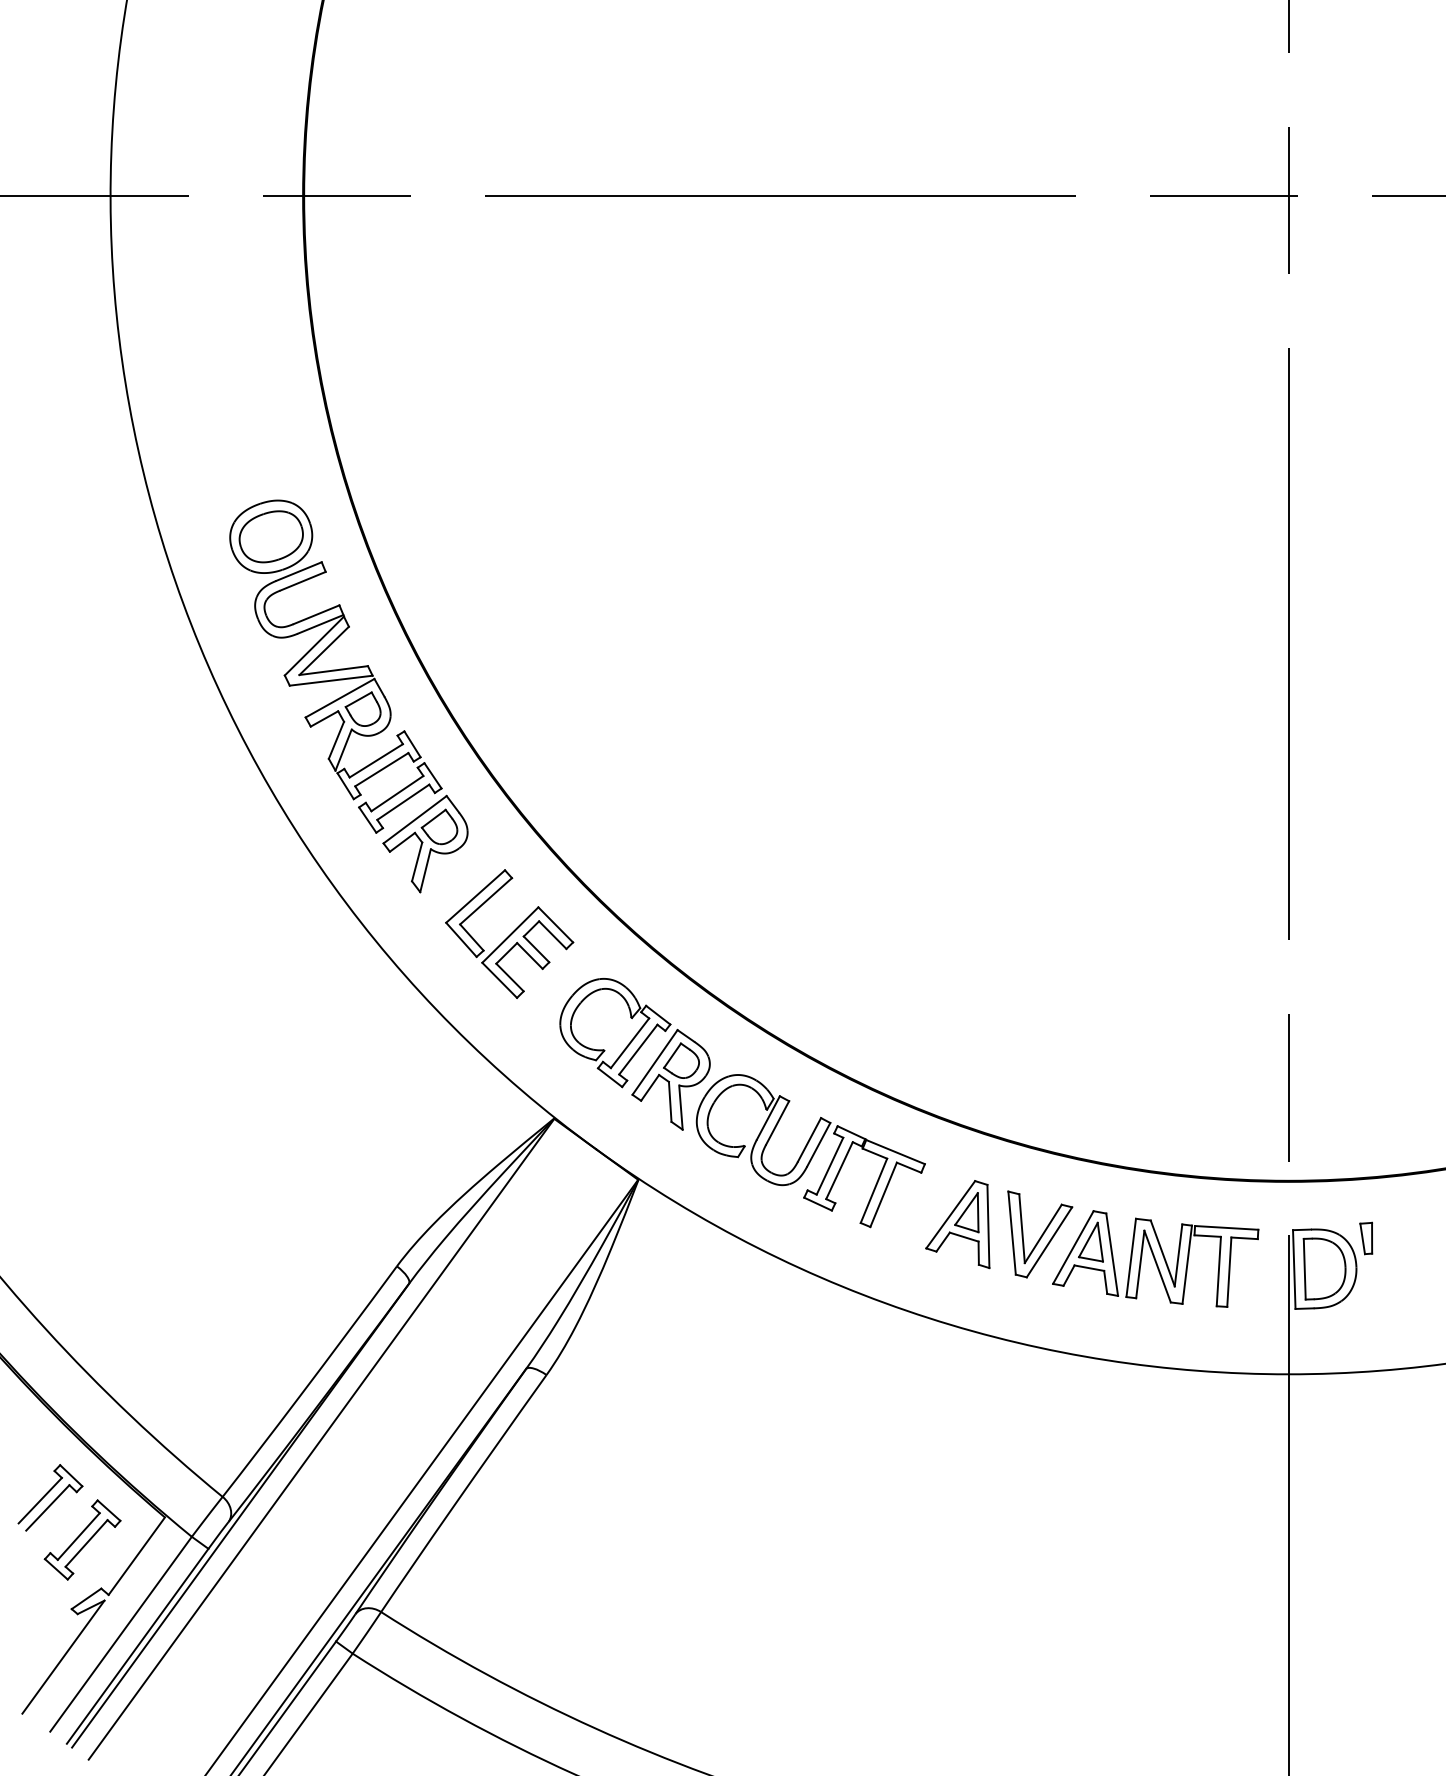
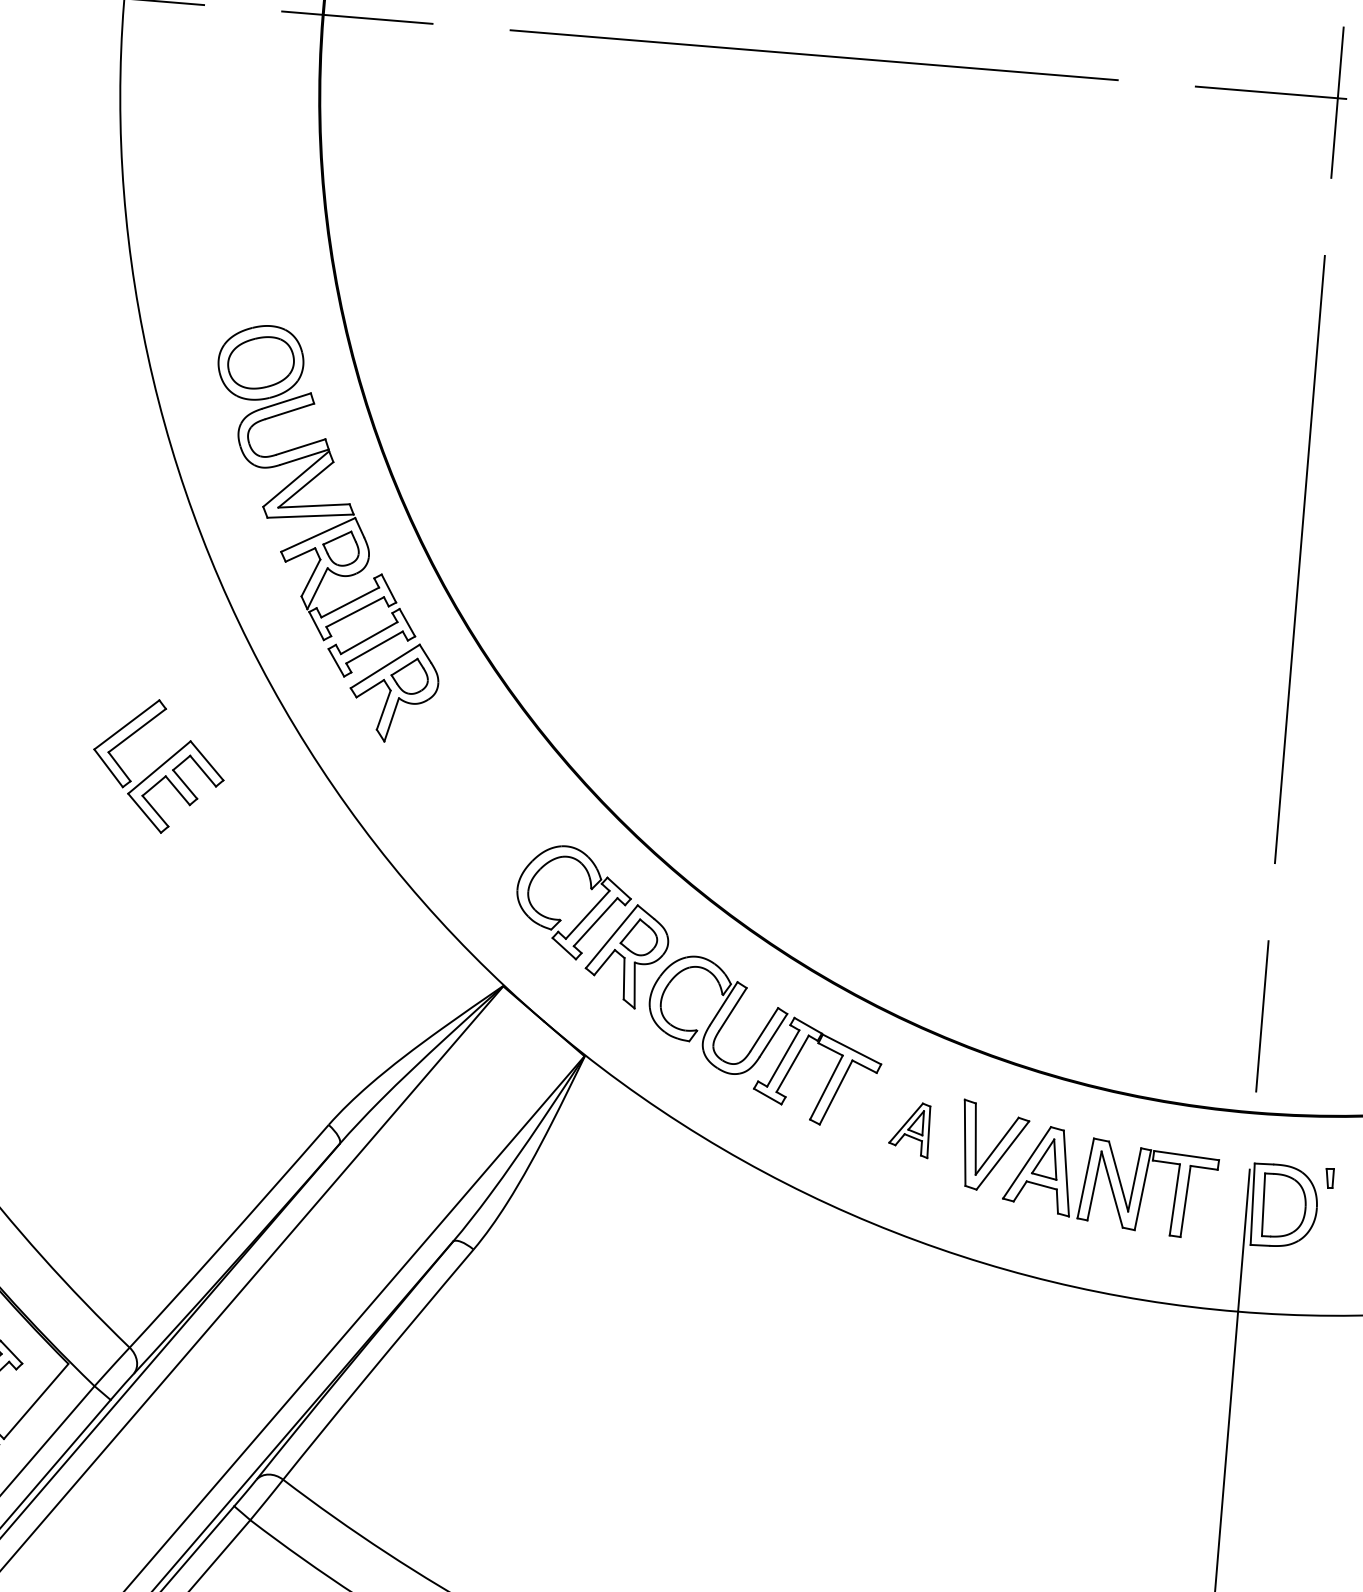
part: (509, 933) -> (158, 765), moved
part: (957, 1224) -> (909, 1129), size x0.6
part: (1366, 1238) -> (1329, 1178), size x0.6

